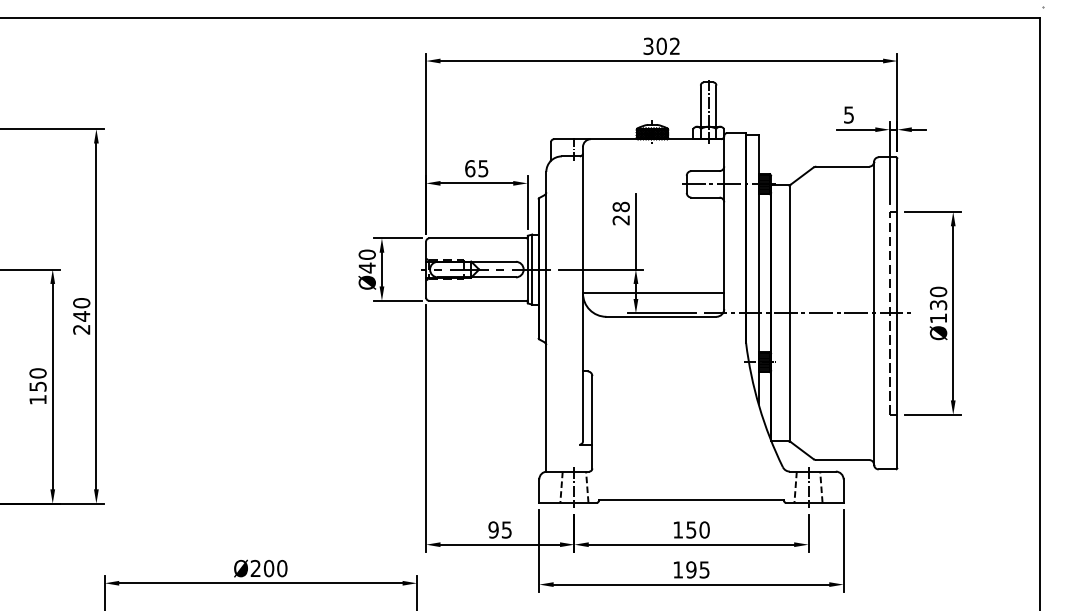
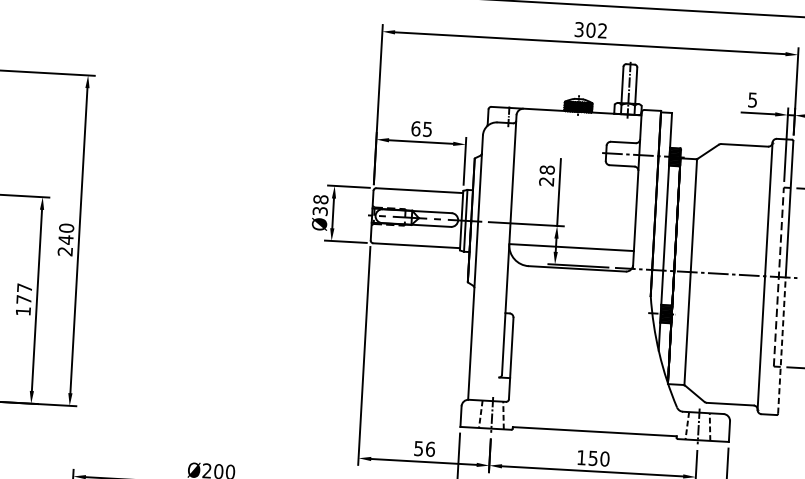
text: (366, 261) -> (319, 205), Ø40 -> Ø38
text: (37, 379) -> (23, 293), 150 -> 177
line: (897, 390) -> (781, 345), solid -> dashed
text: (500, 529) -> (424, 448), 95 -> 56

